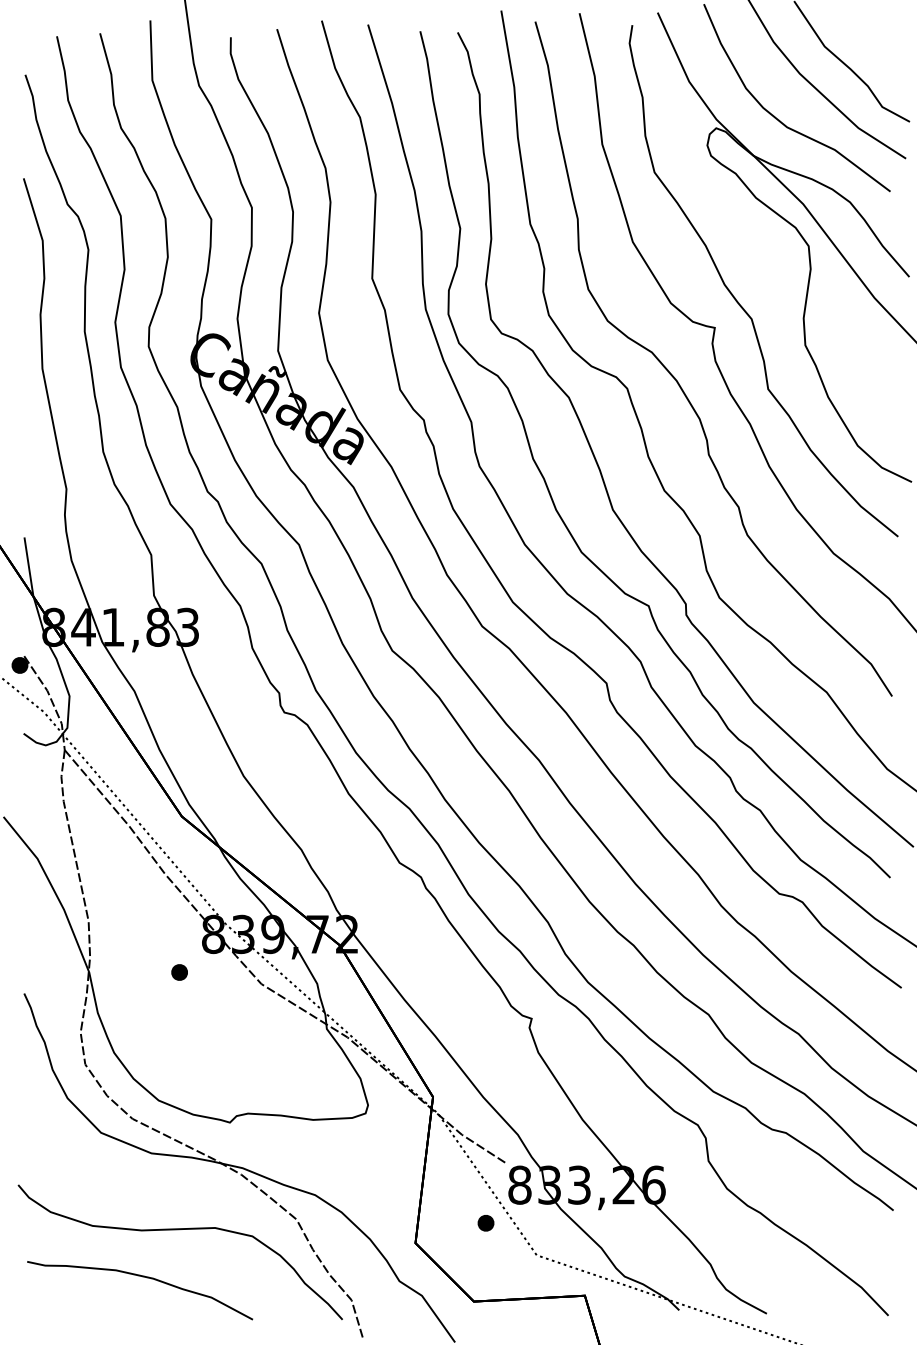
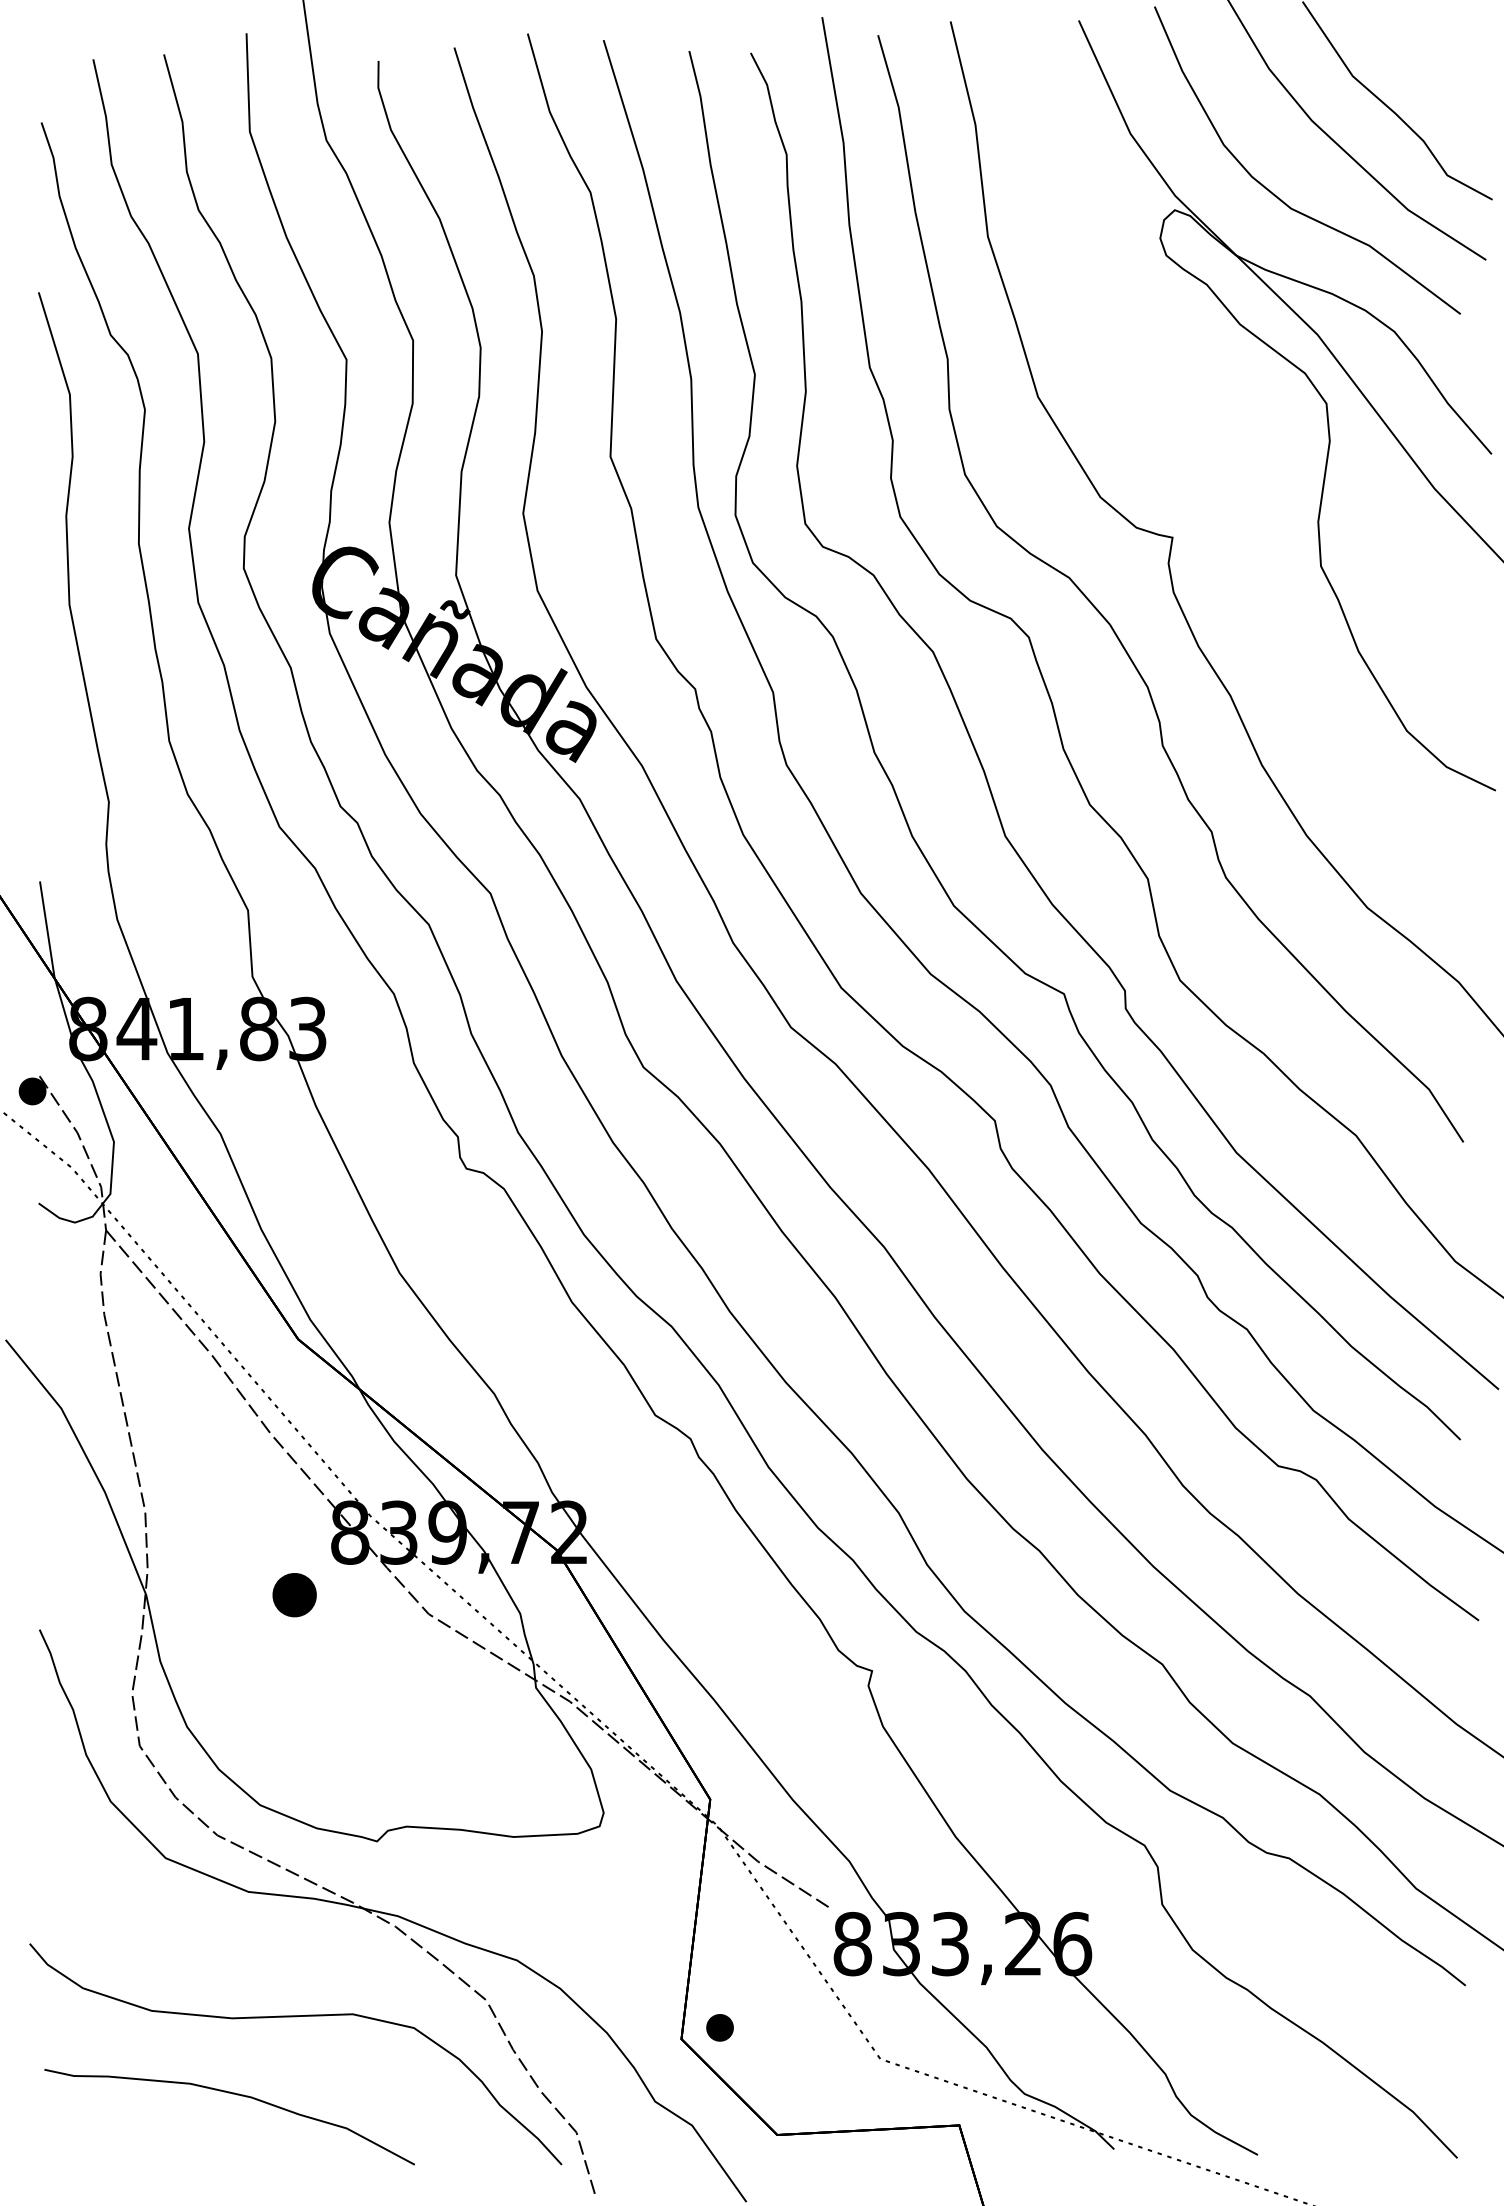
curve: (738, 301) -> (1211, 494), removed
part: (179, 972) -> (294, 1595), size x1.6
part: (485, 1223) -> (719, 2028), moved

